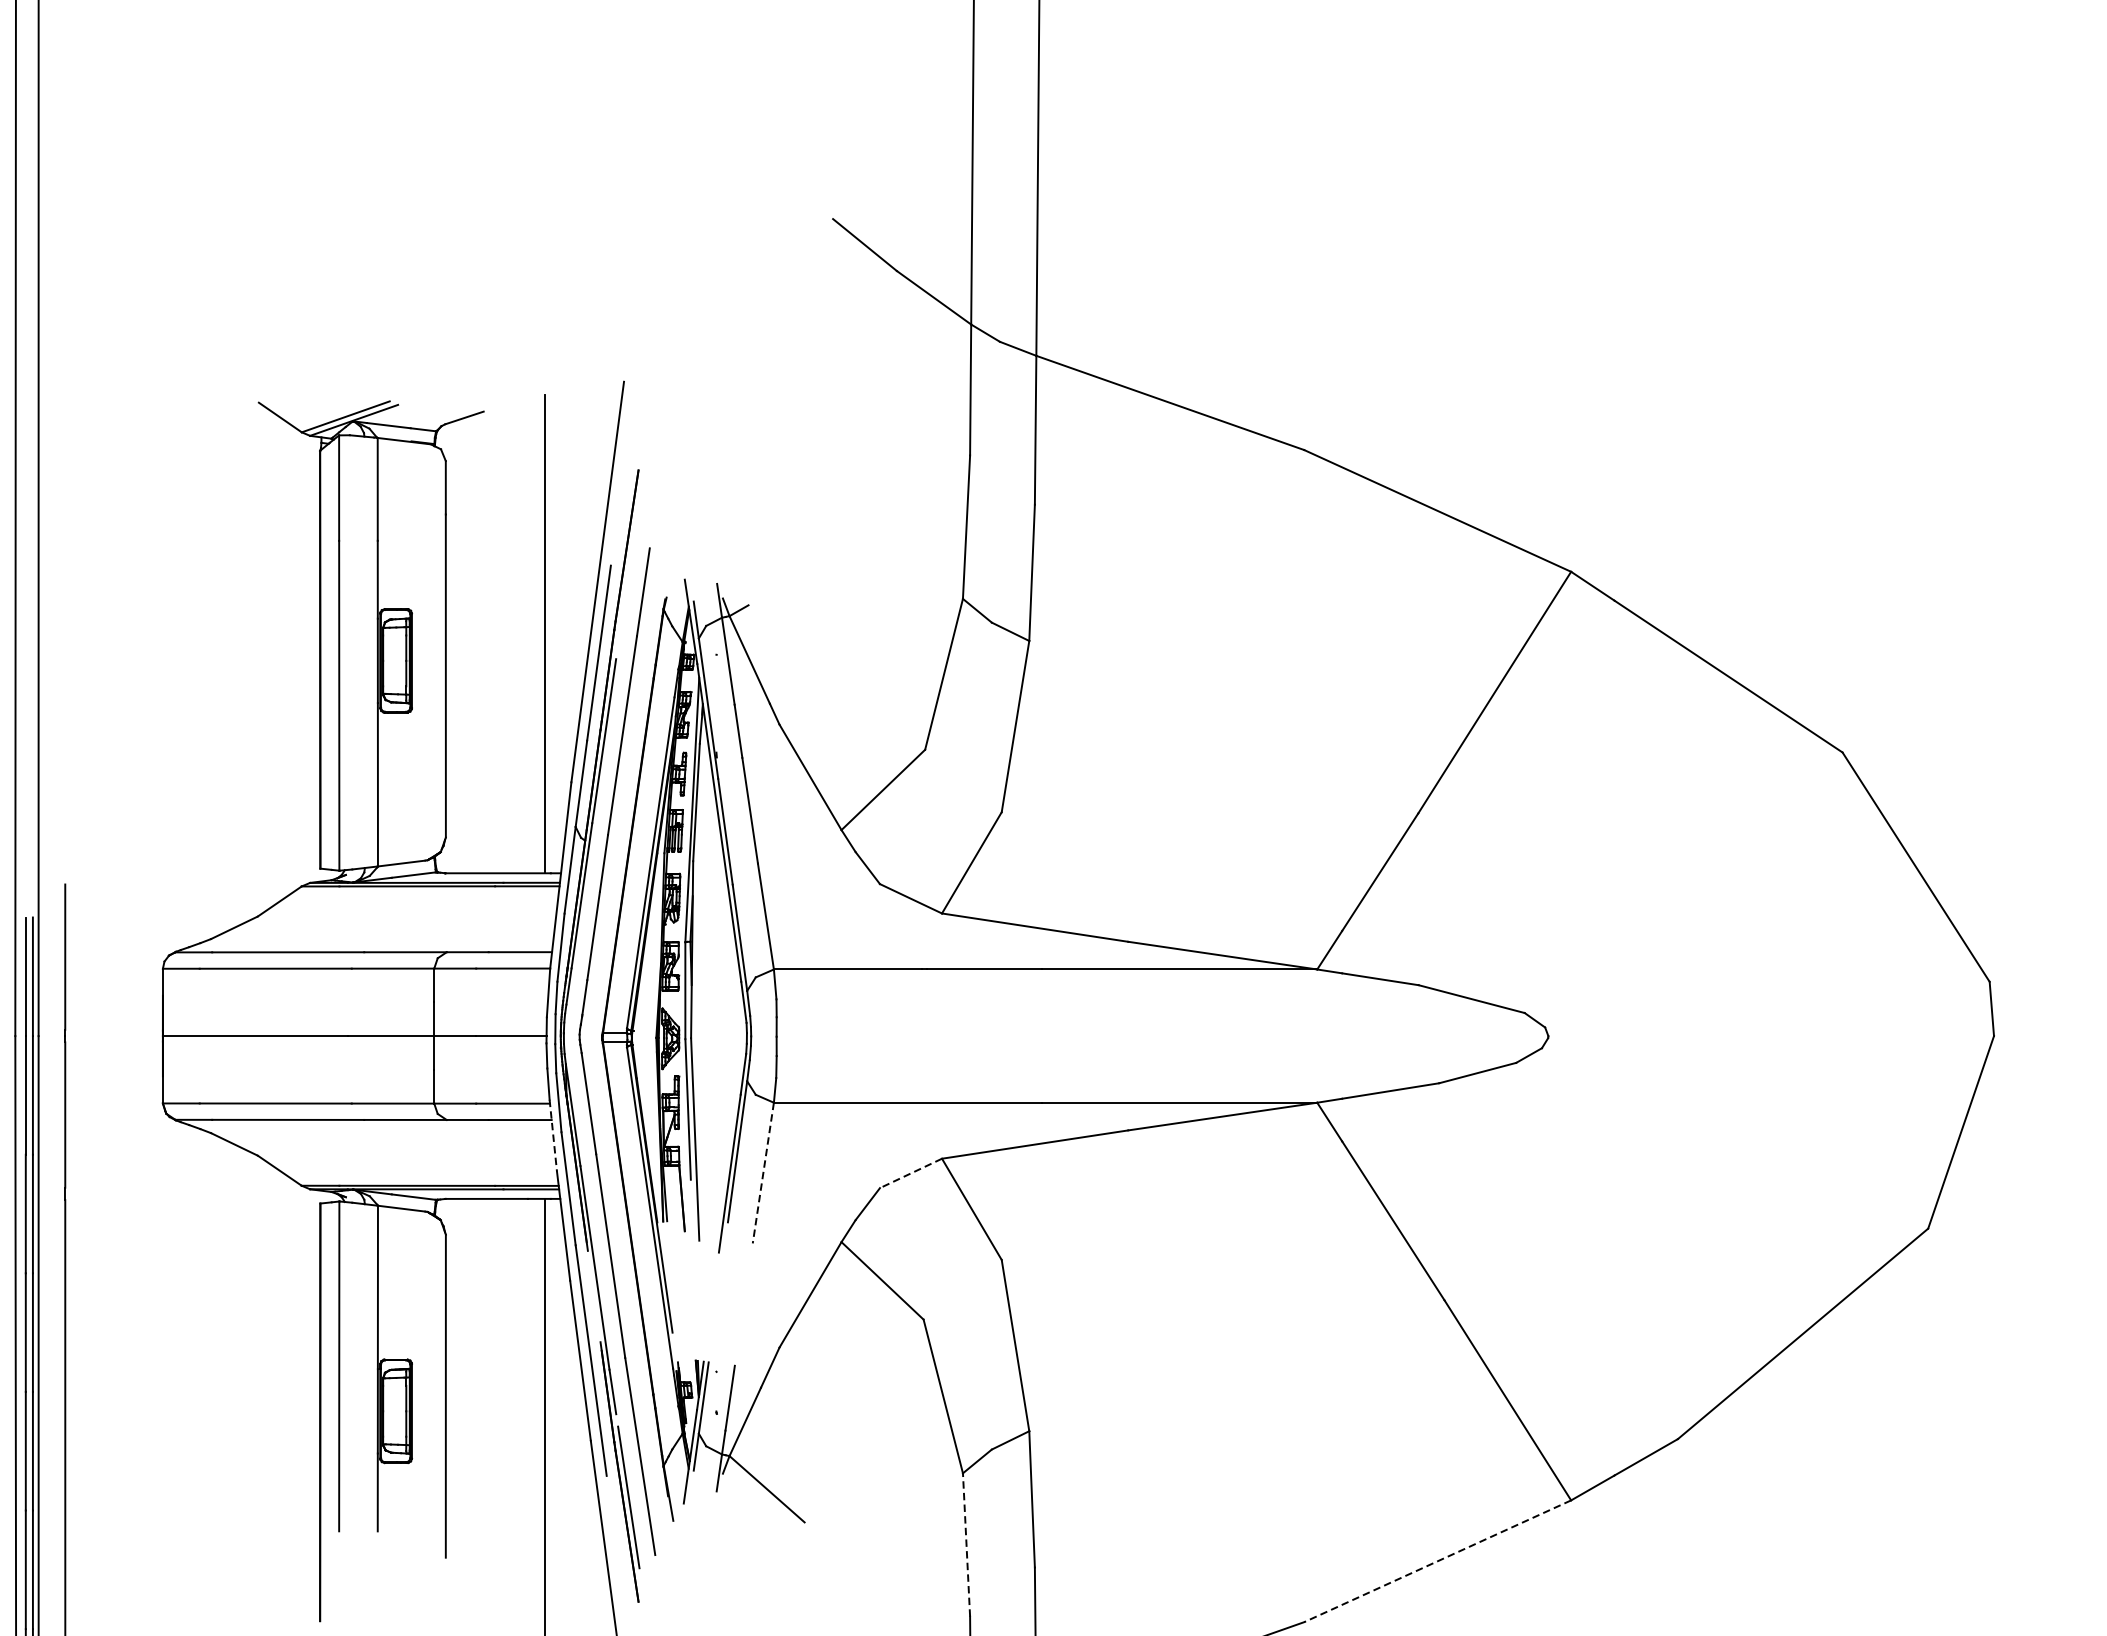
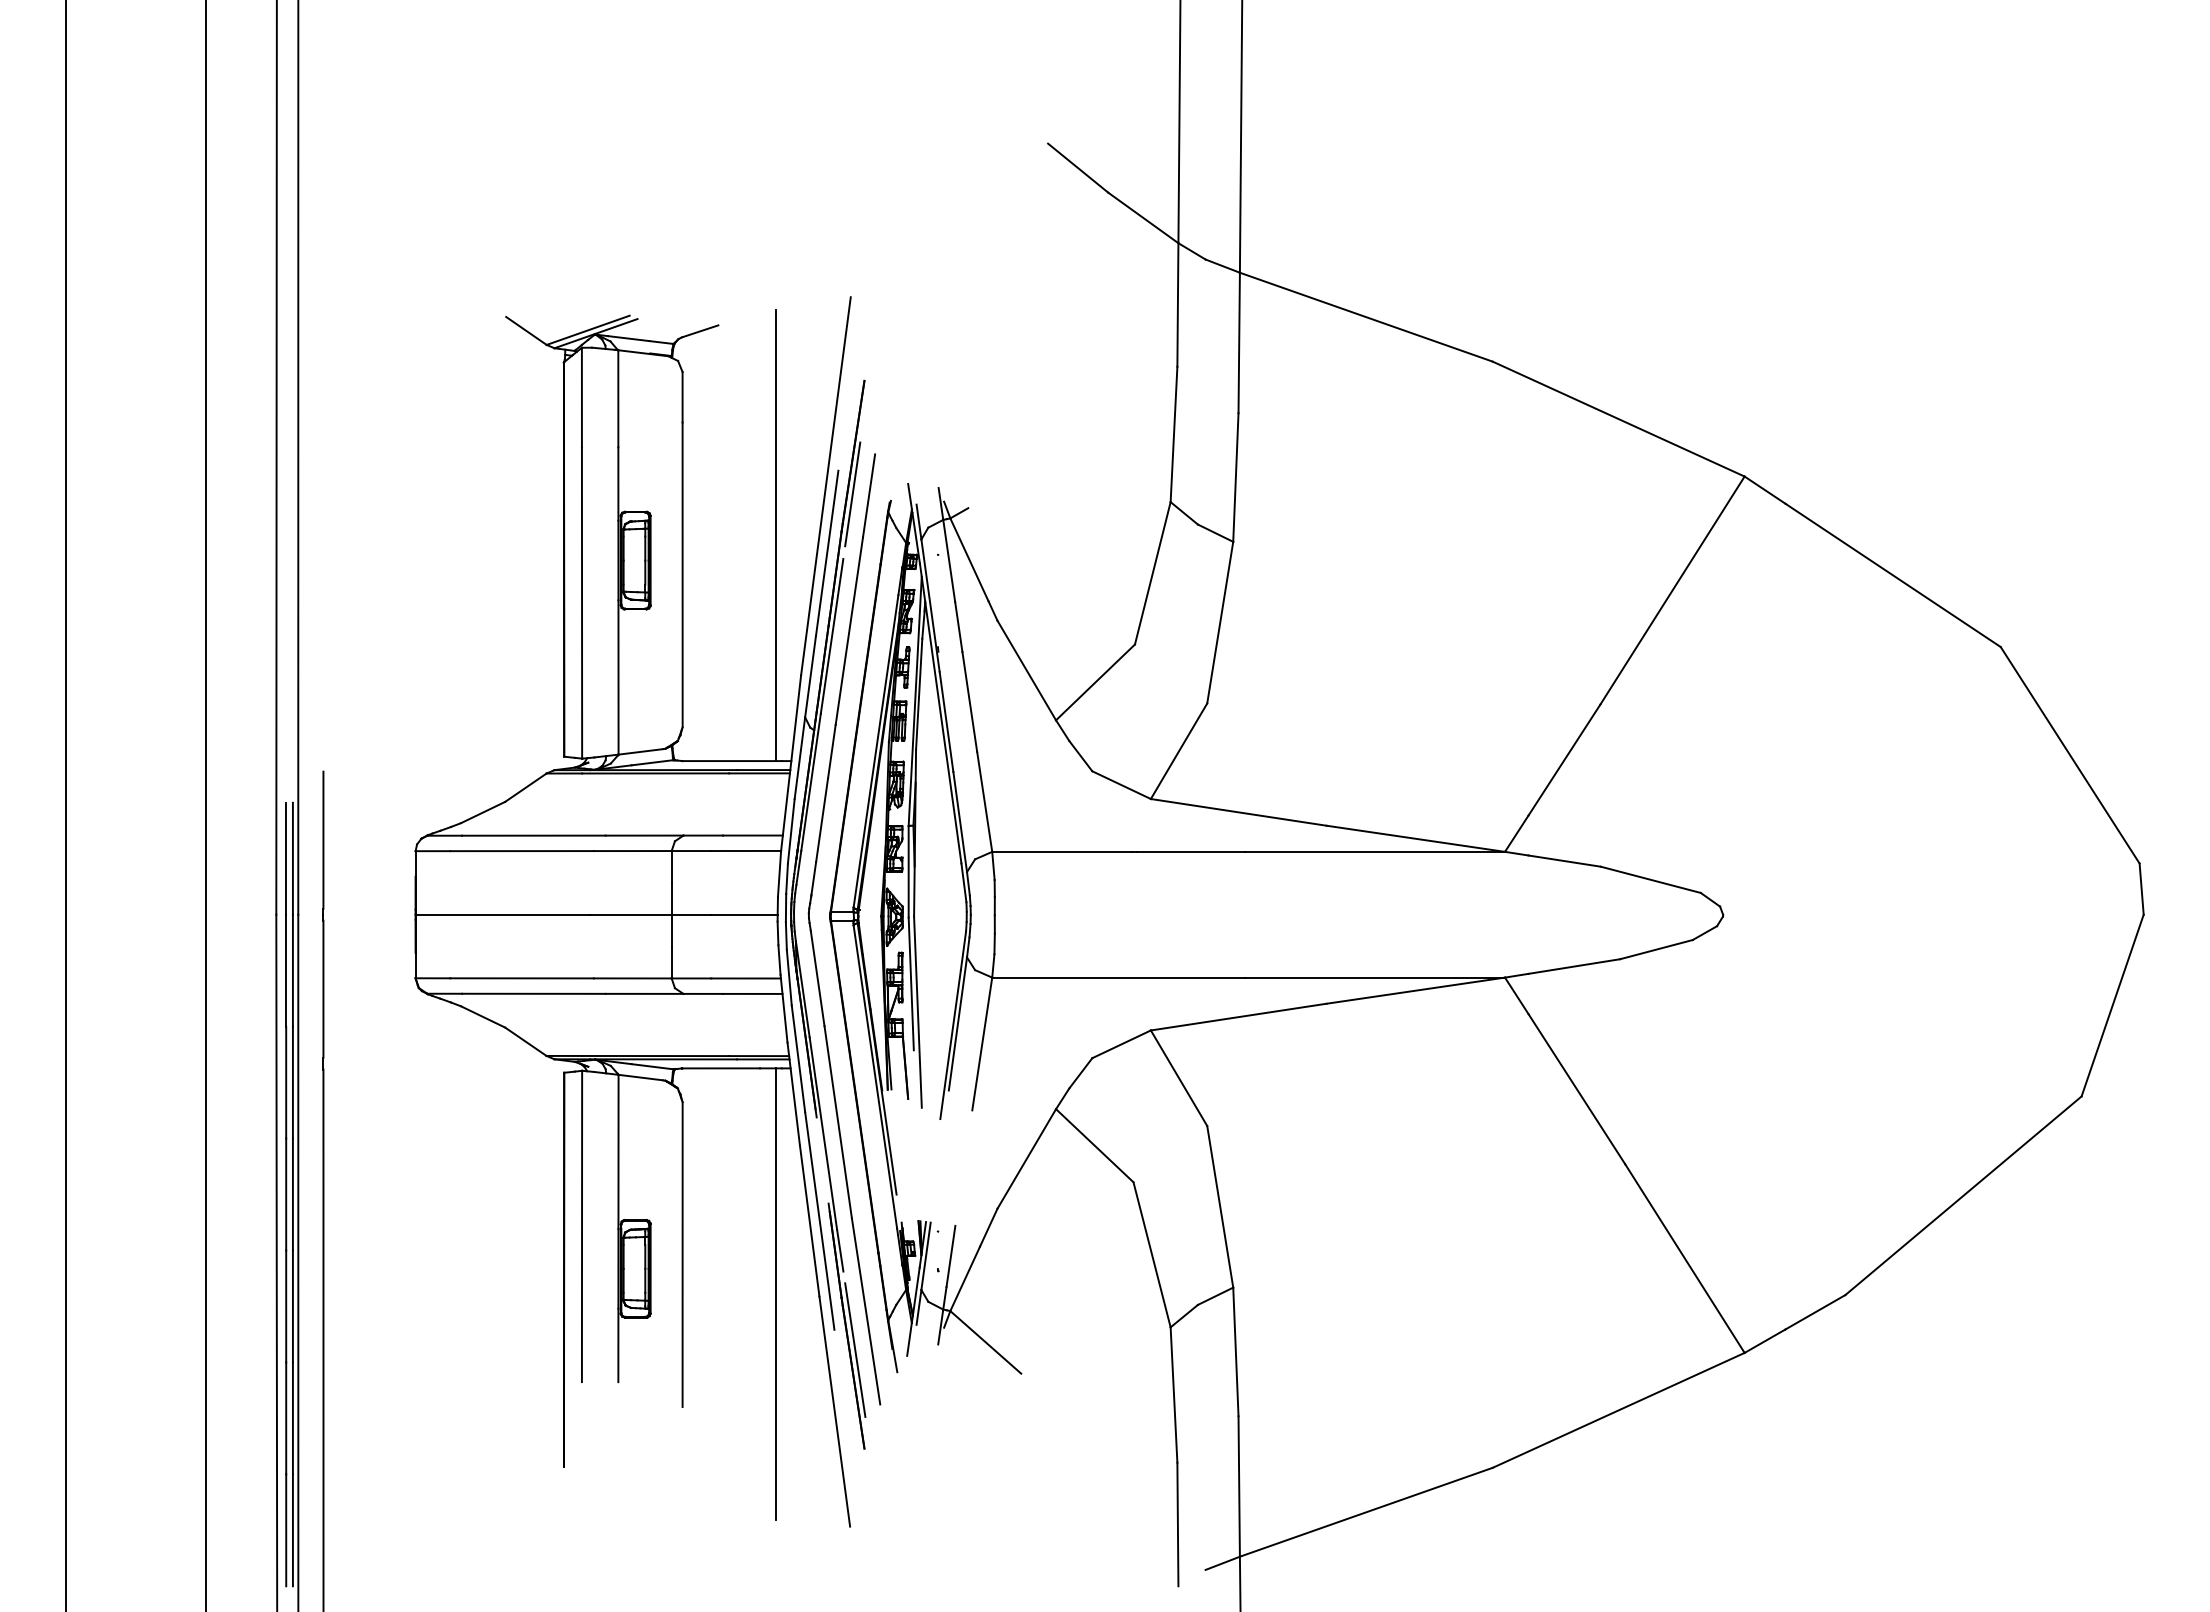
line: (625, 590) -> (852, 494), added
line: (553, 1136) -> (784, 1009), dashed -> solid
line: (763, 1173) -> (982, 1044), dashed -> solid
line: (910, 1173) -> (1121, 1044), dashed -> solid
line: (967, 1545) -> (1174, 1395), dashed -> solid
line: (1437, 1561) -> (1618, 1410), dashed -> solid

